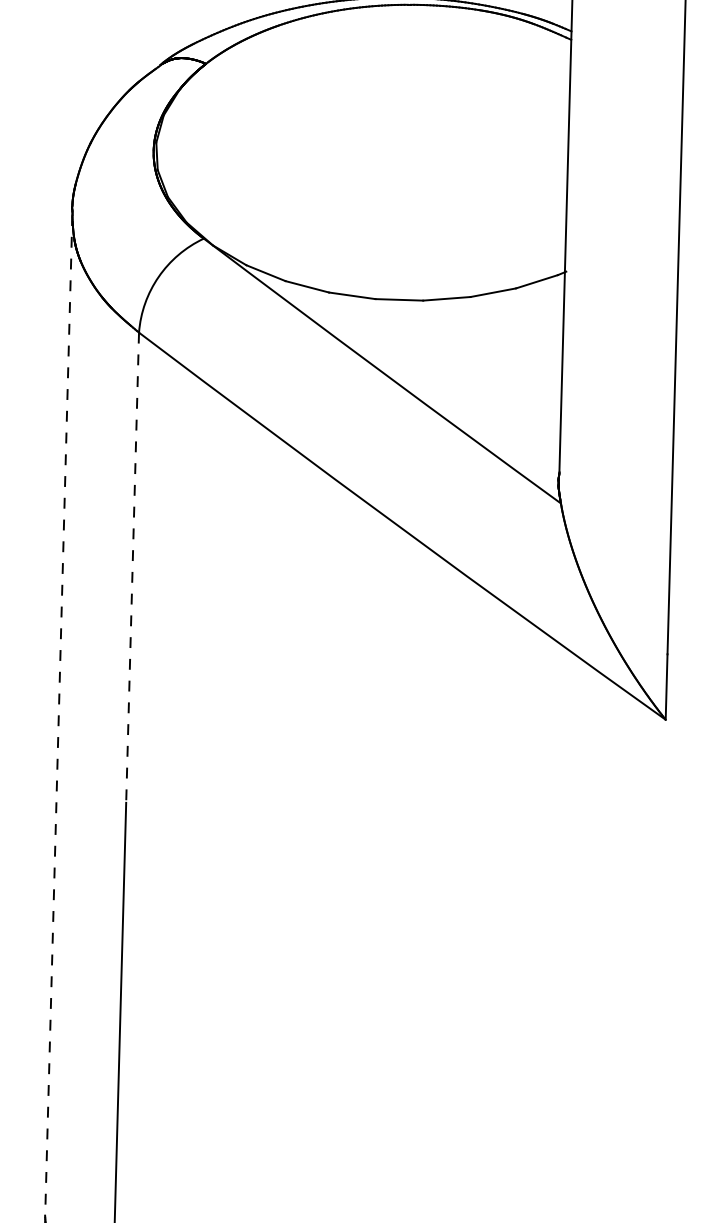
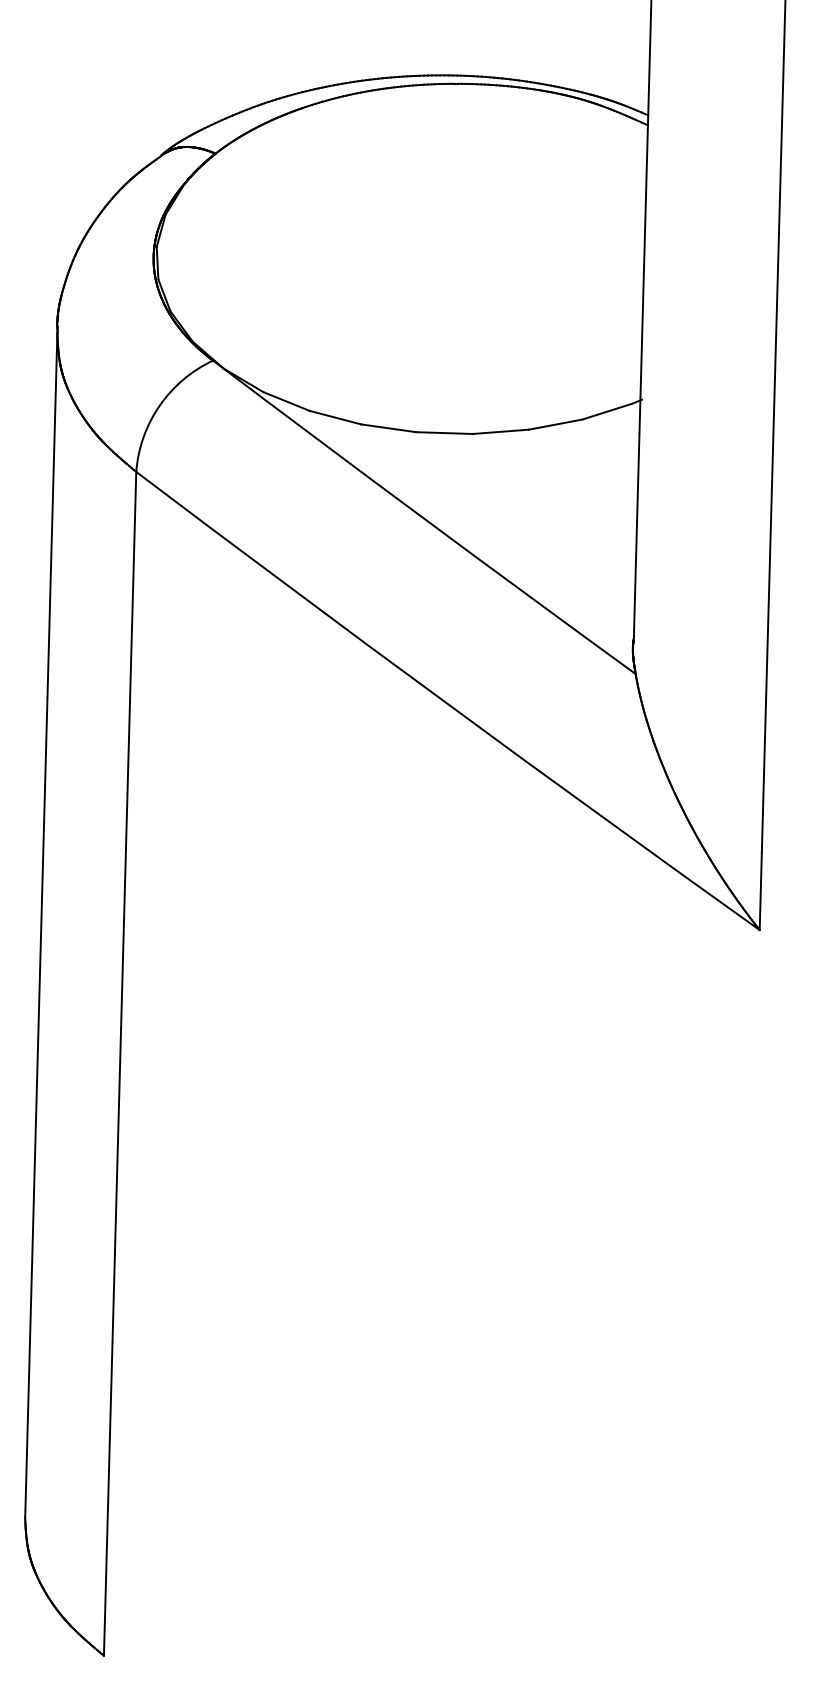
line: (132, 568) -> (128, 750), dashed -> solid
line: (58, 715) -> (41, 925), dashed -> solid

